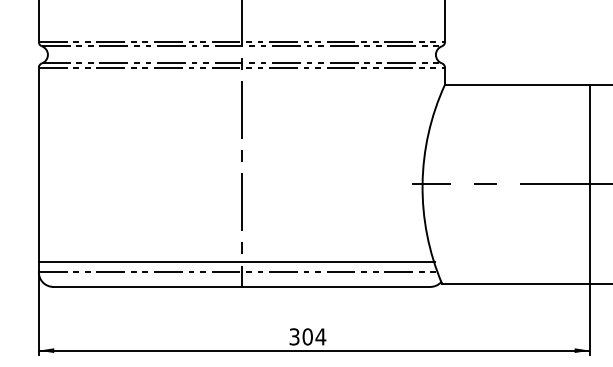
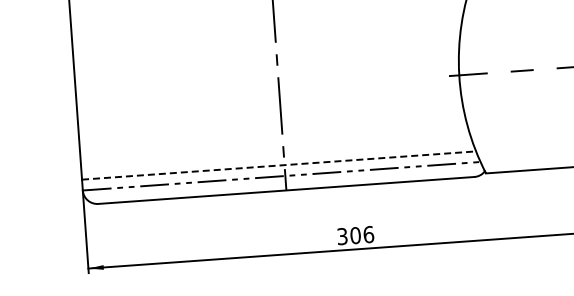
line: (236, 261) -> (279, 165), solid -> dashed
text: (320, 336) -> (368, 234), 304 -> 306

